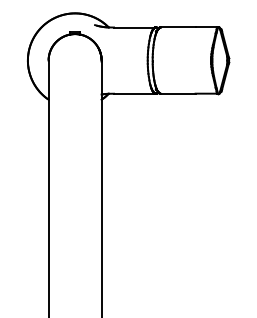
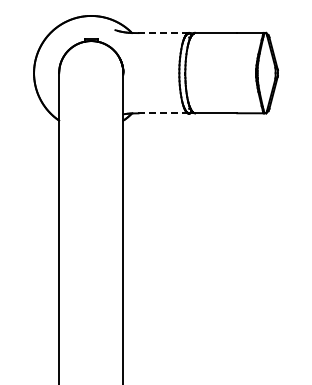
line: (134, 27) -> (163, 33), solid -> dashed
line: (135, 93) -> (164, 113), solid -> dashed

